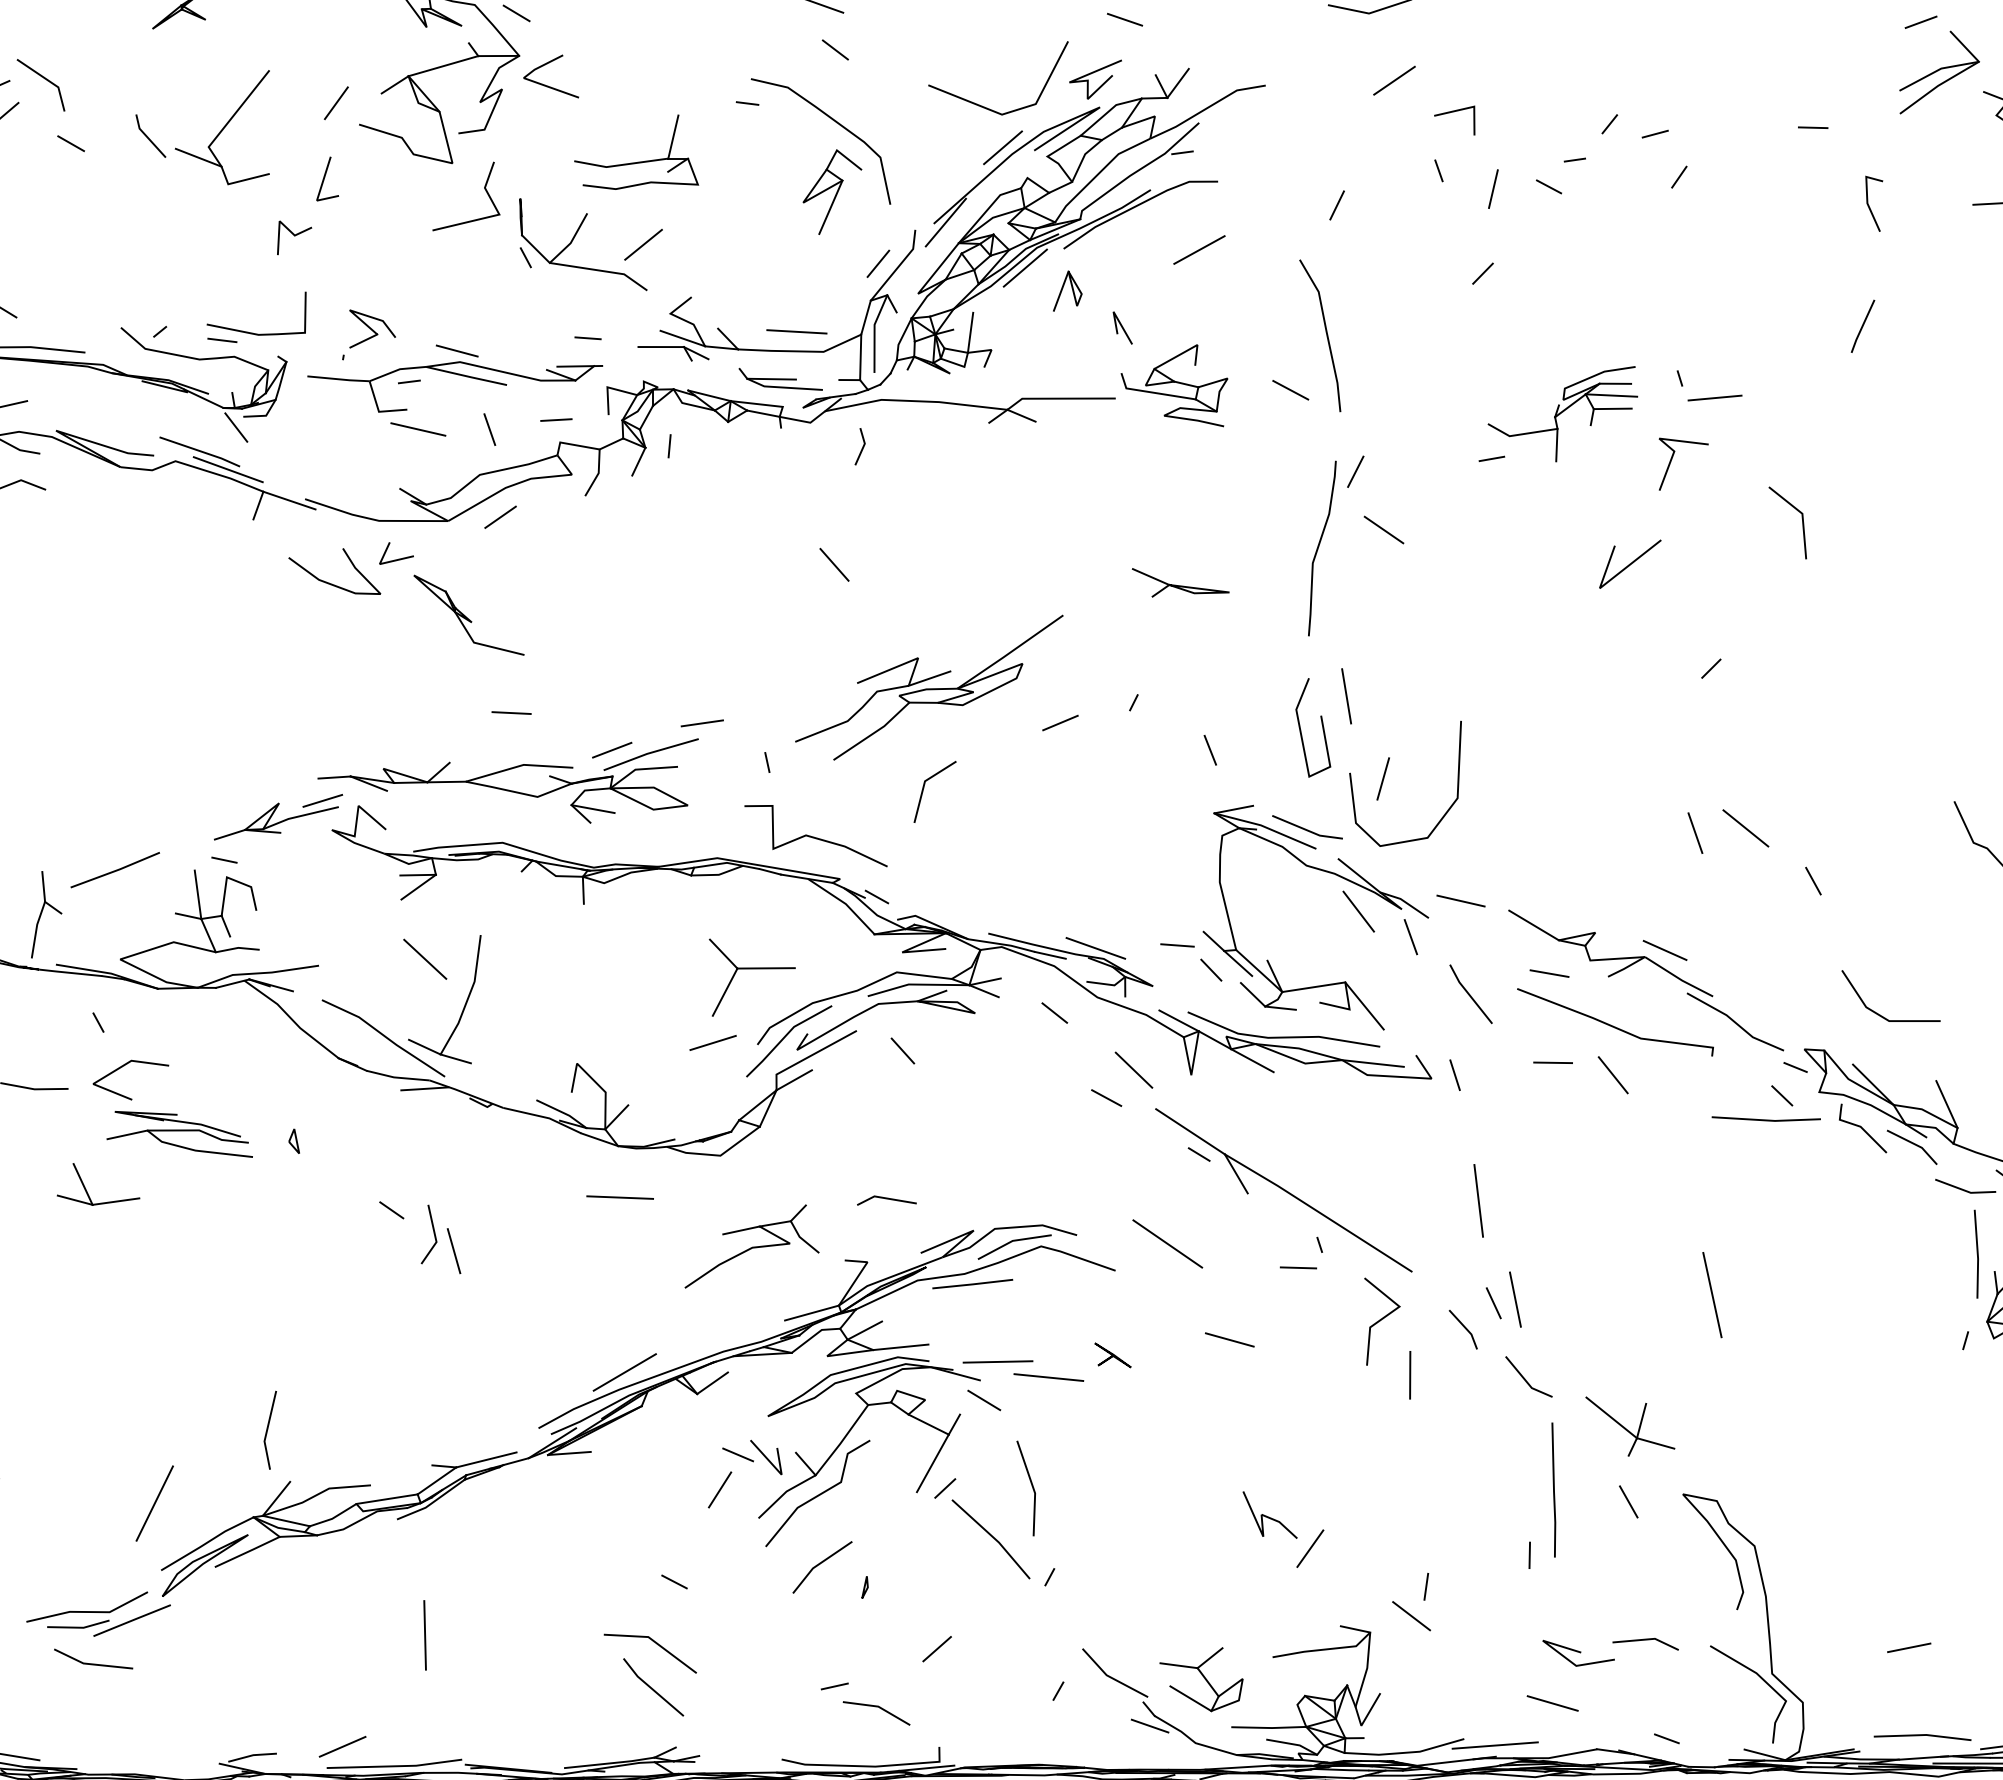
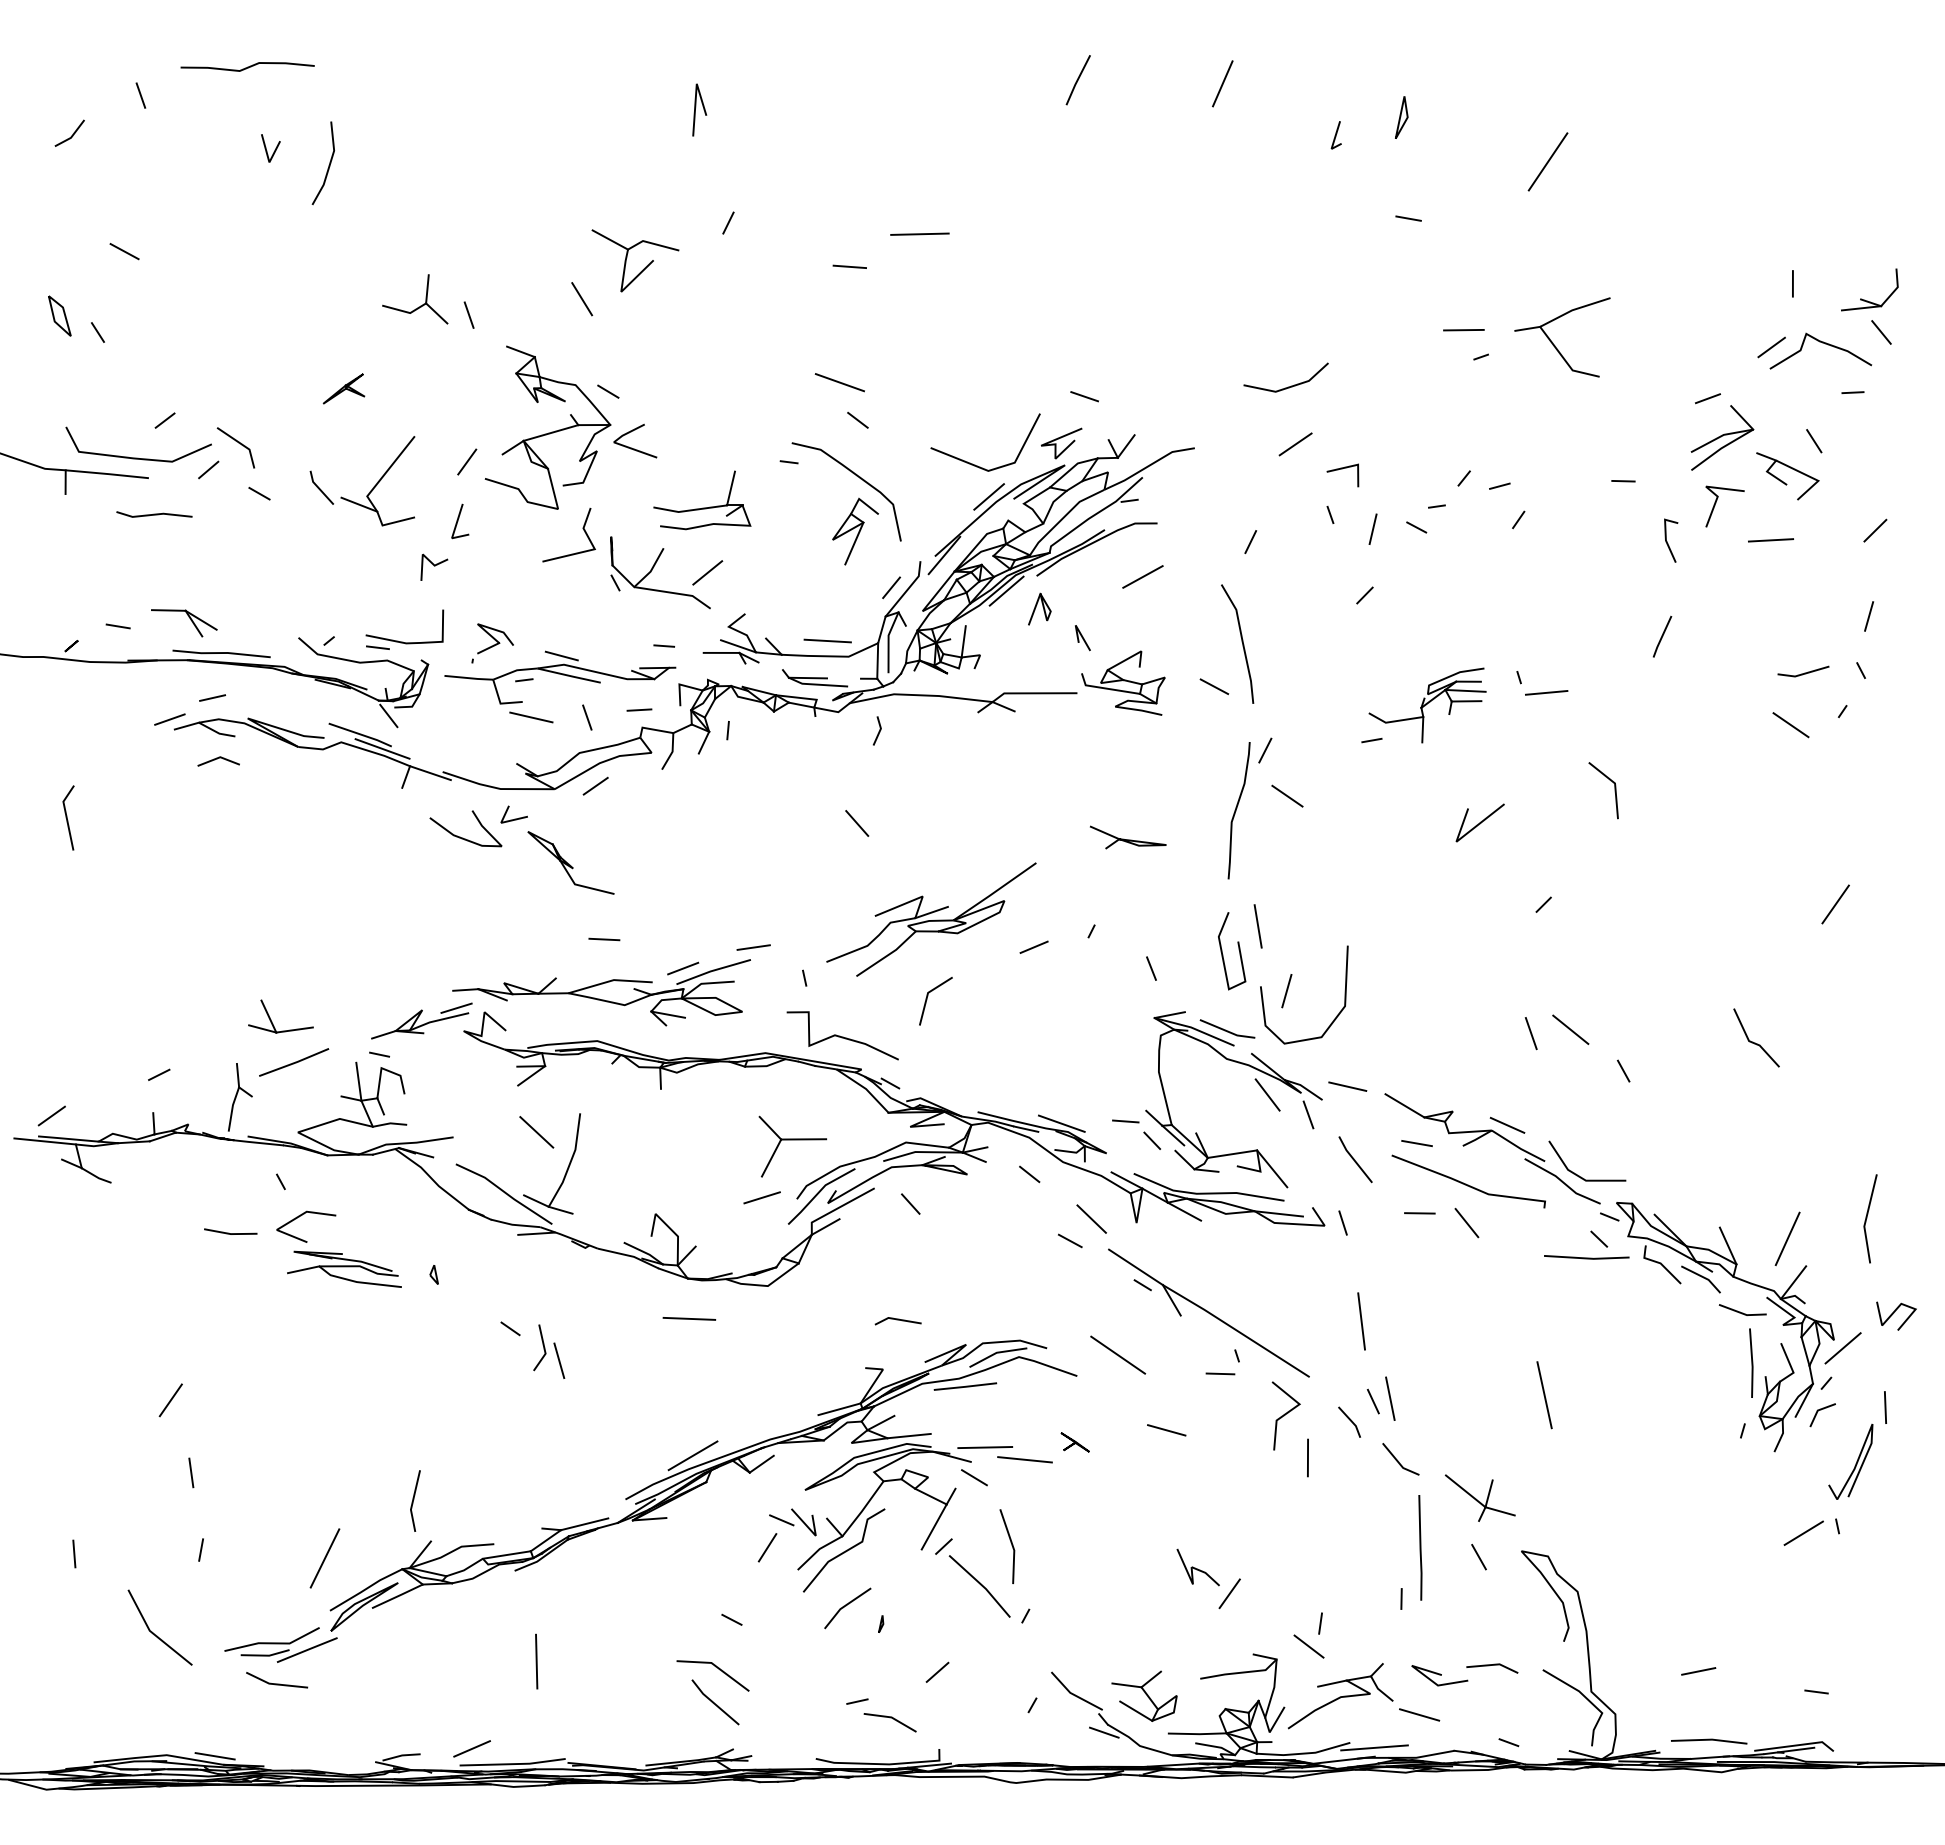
line: (1672, 460) -> (1716, 503), moved
line: (1880, 1014) -> (1579, 1175), moved
part: (87, 1190) -> (272, 1021), moved
part: (751, 1246) -> (1340, 1696), moved

